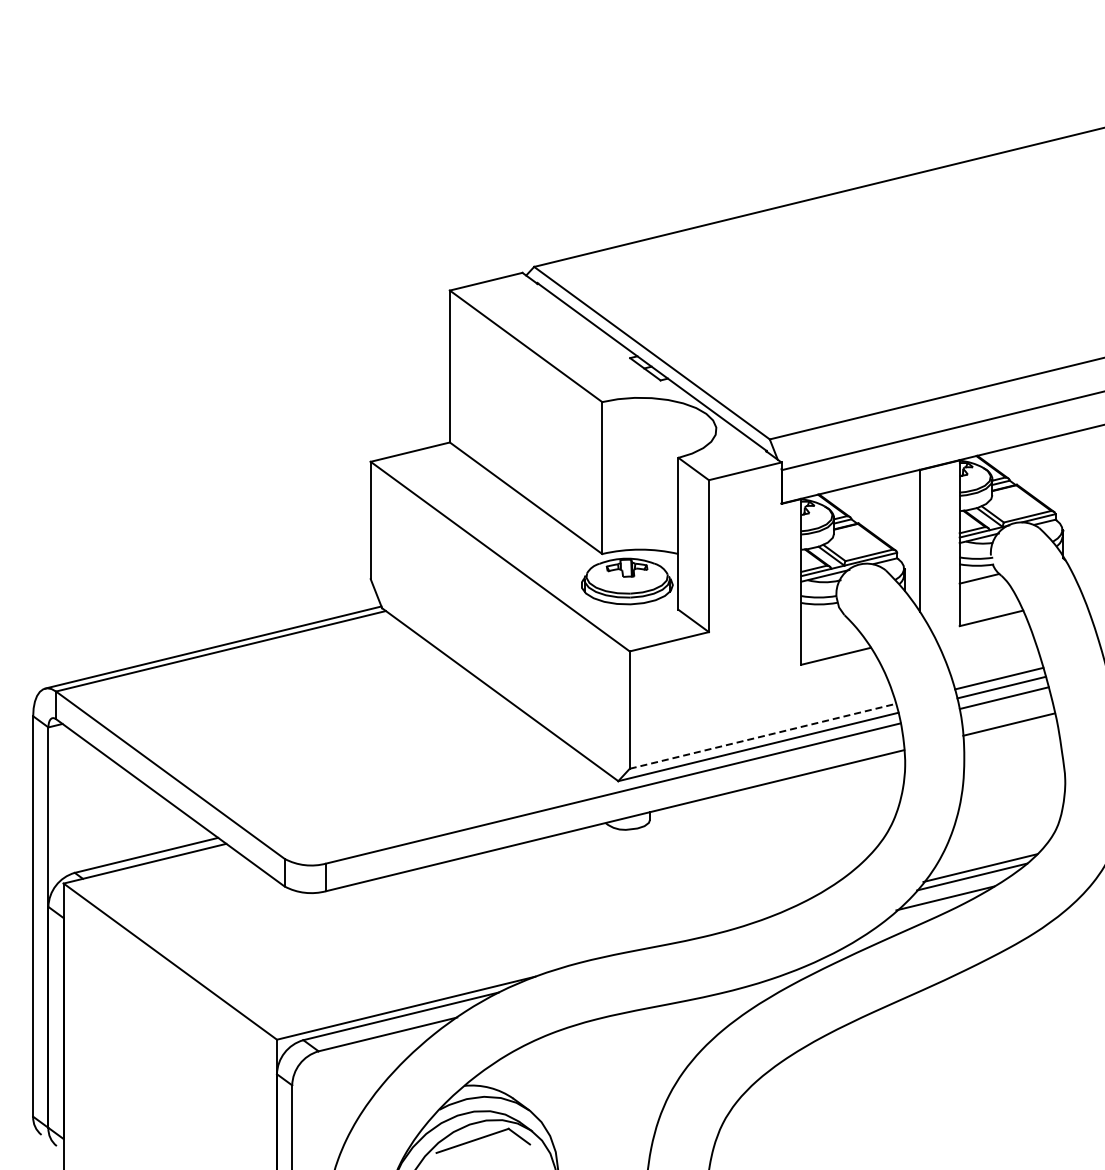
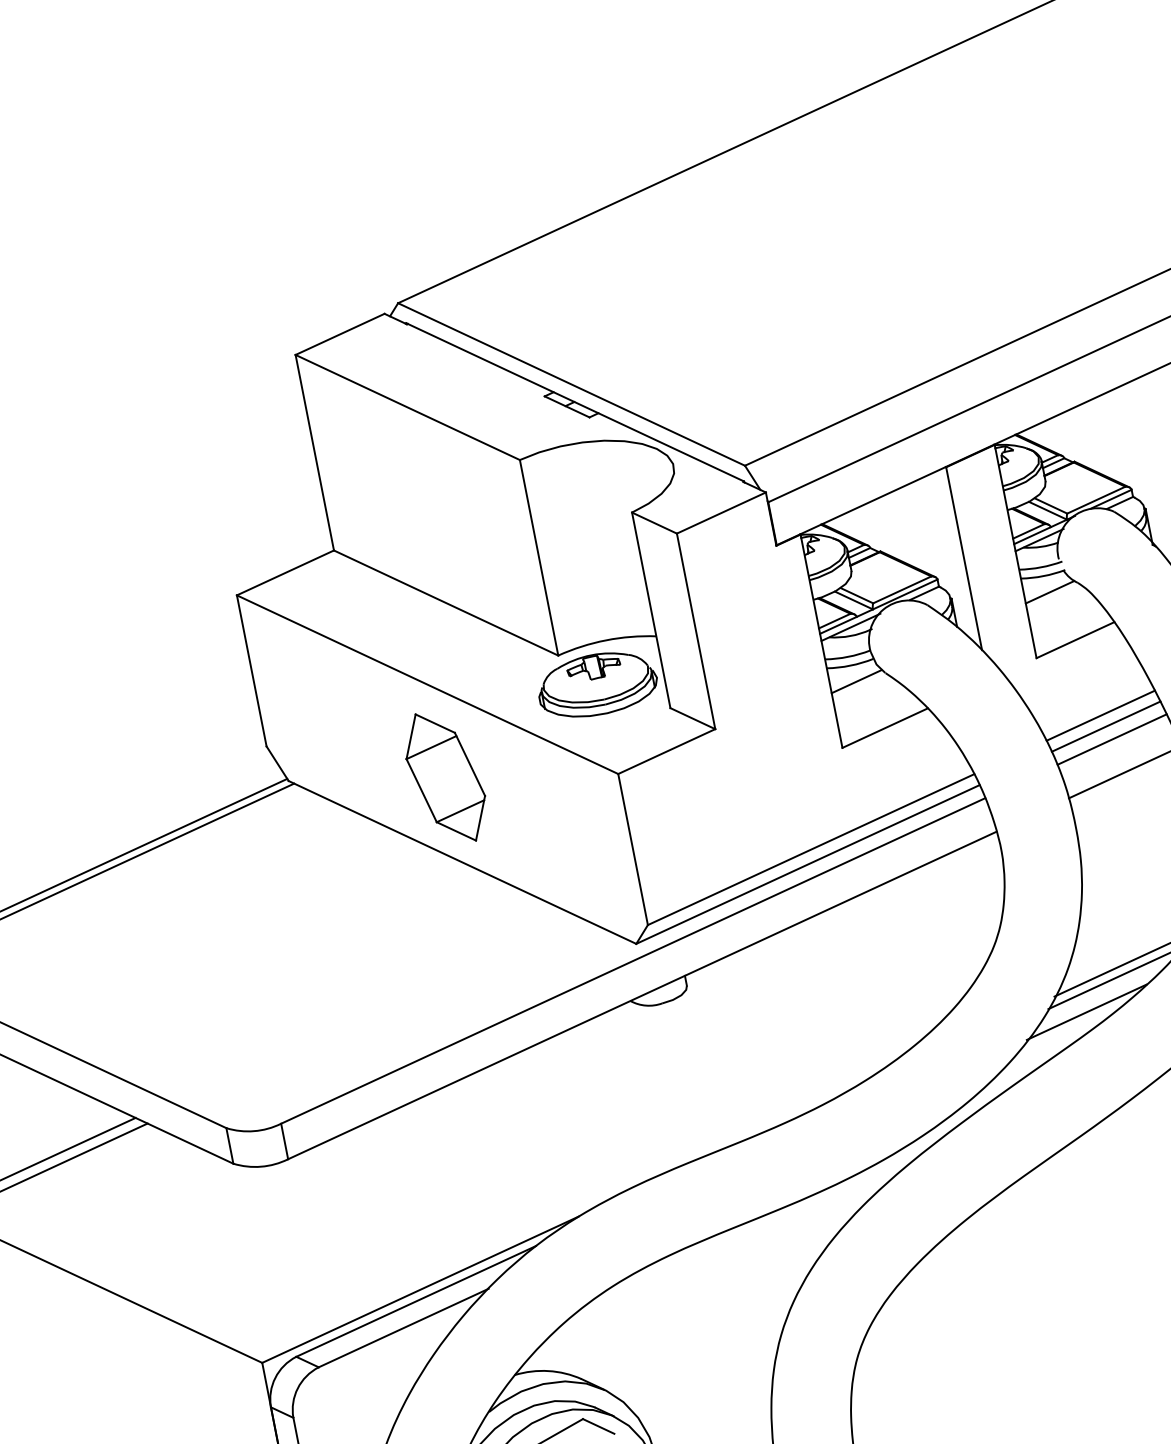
line: (821, 617) -> (856, 681), added
part: (499, 628) -> (444, 777), added
line: (763, 736) -> (811, 849), dashed -> solid

